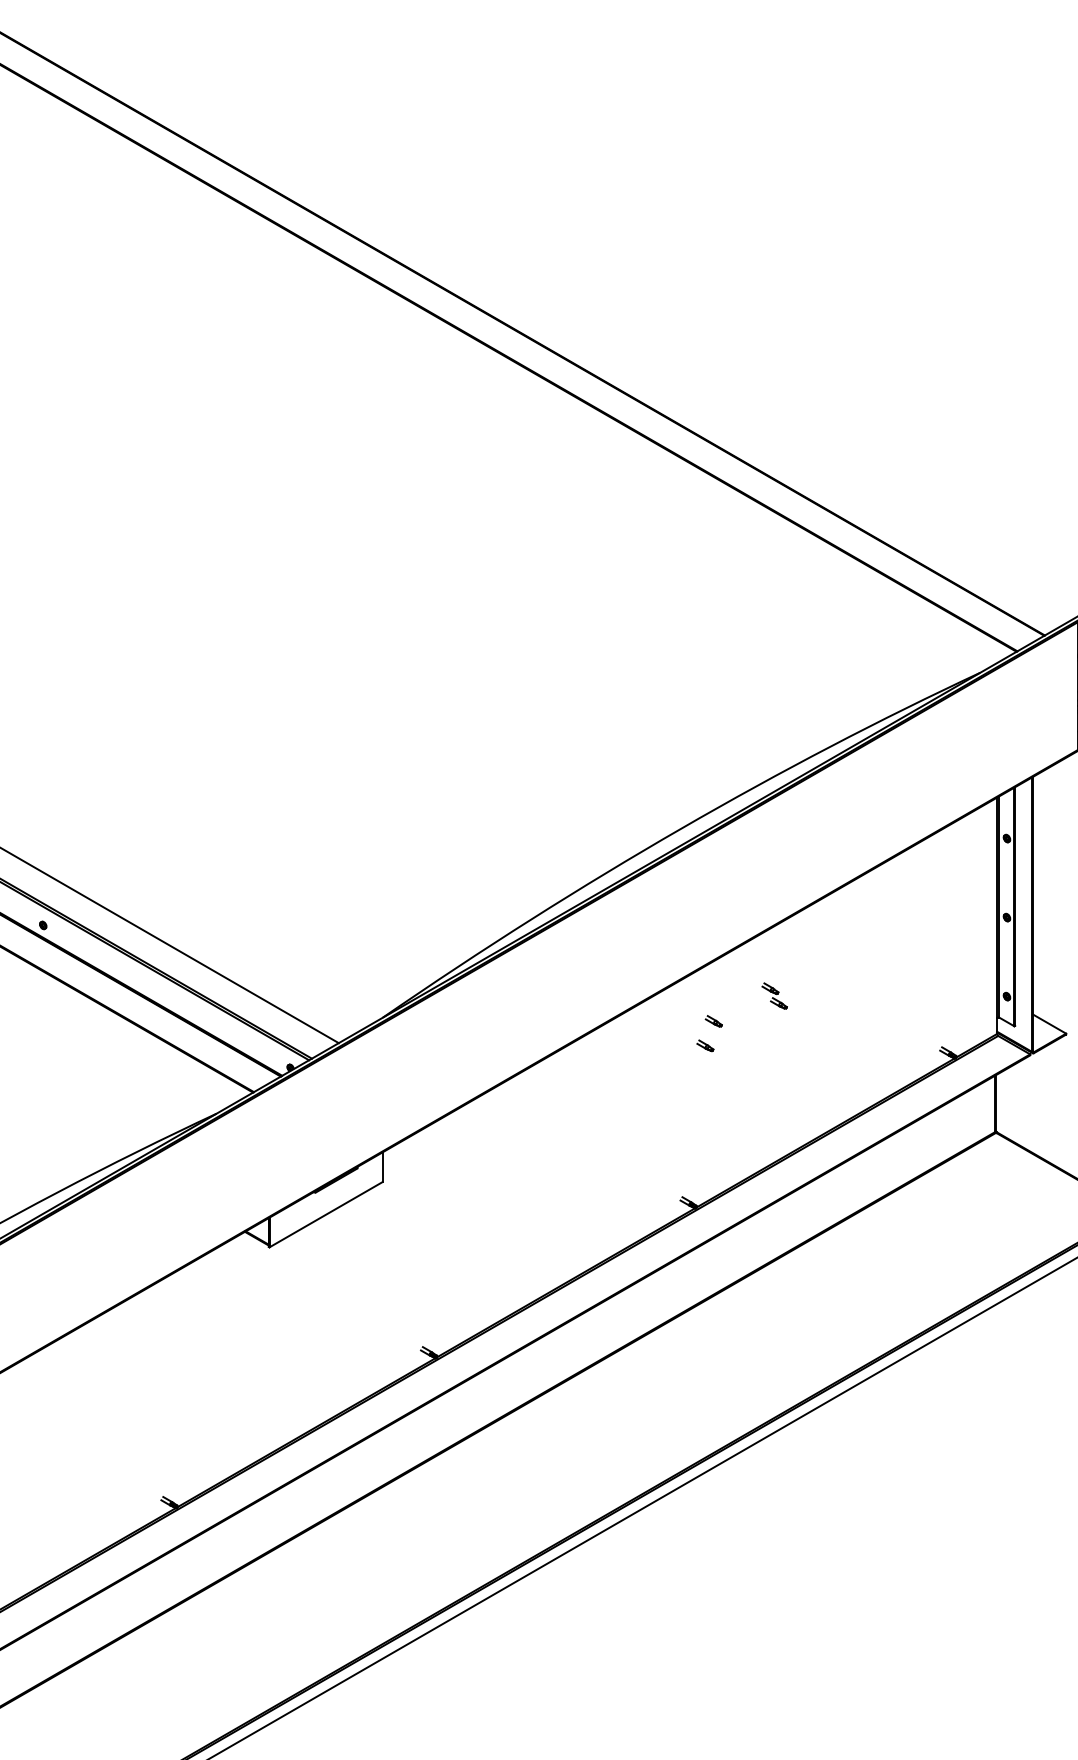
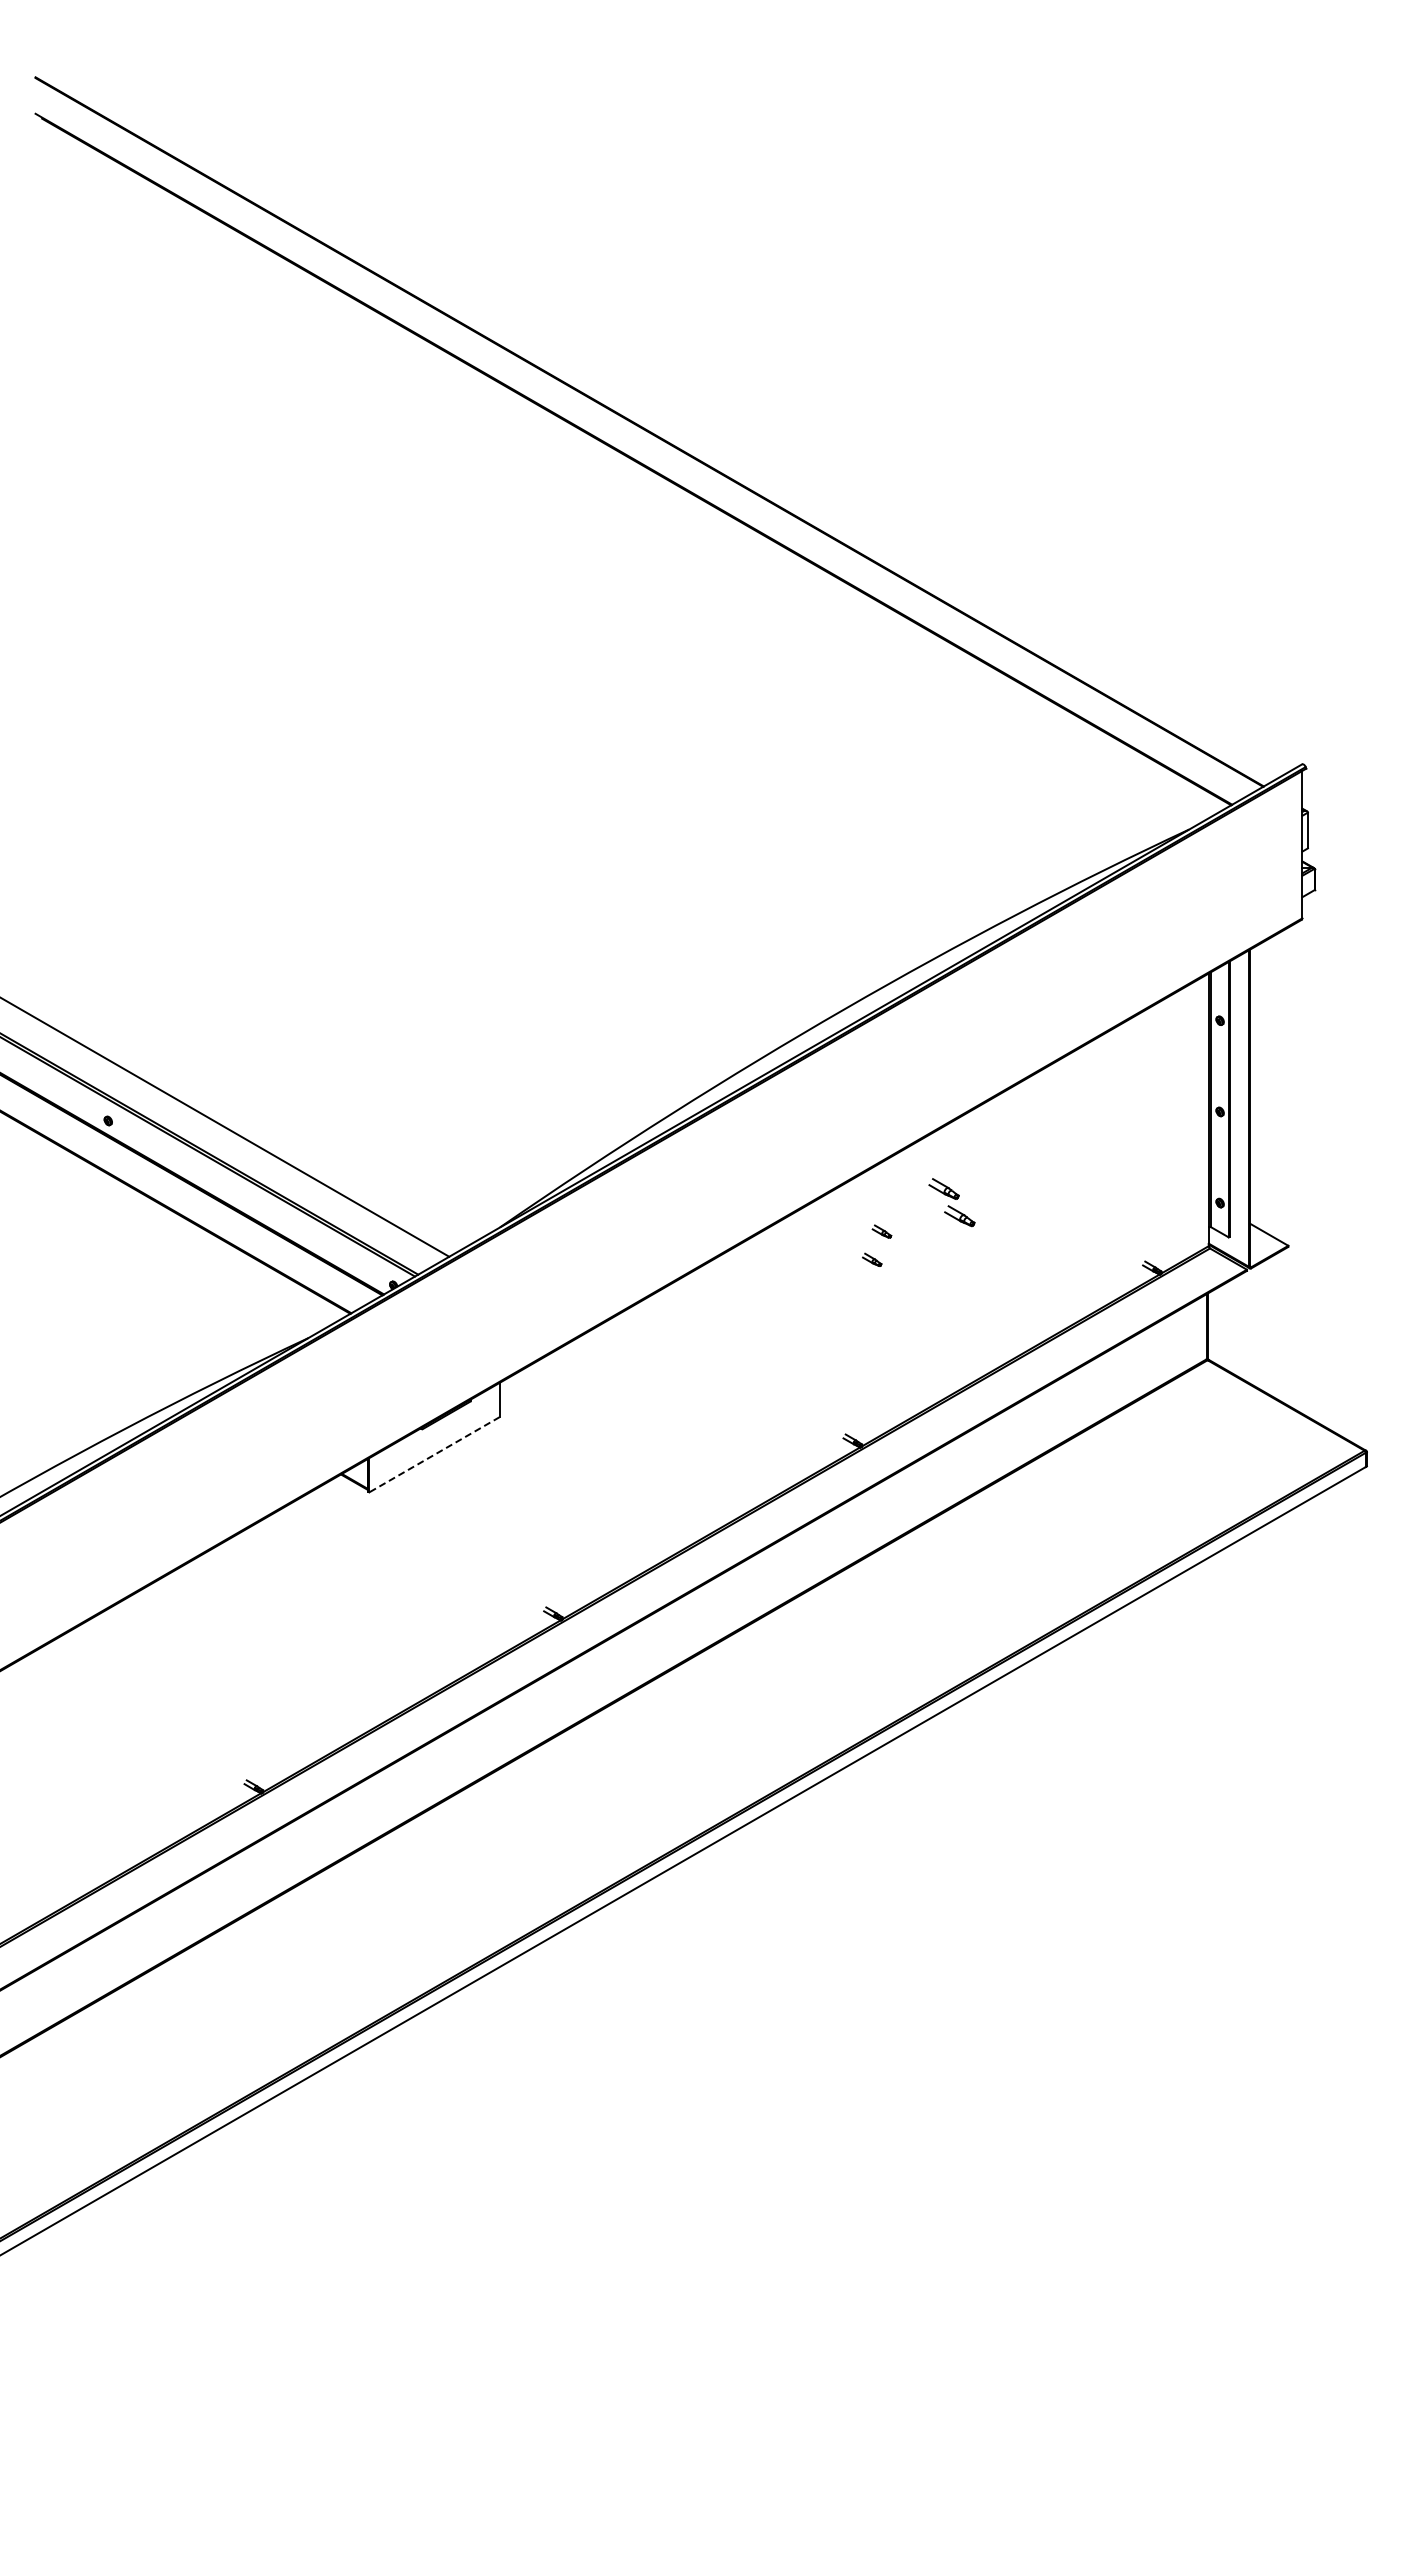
part: (775, 996) -> (952, 1202), size x1.6
line: (326, 1214) -> (434, 1454), solid -> dashed

